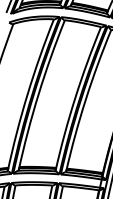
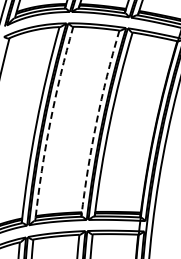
arc: (38, 94) -> (50, 122), solid -> dashed
arc: (75, 97) -> (96, 122), solid -> dashed

